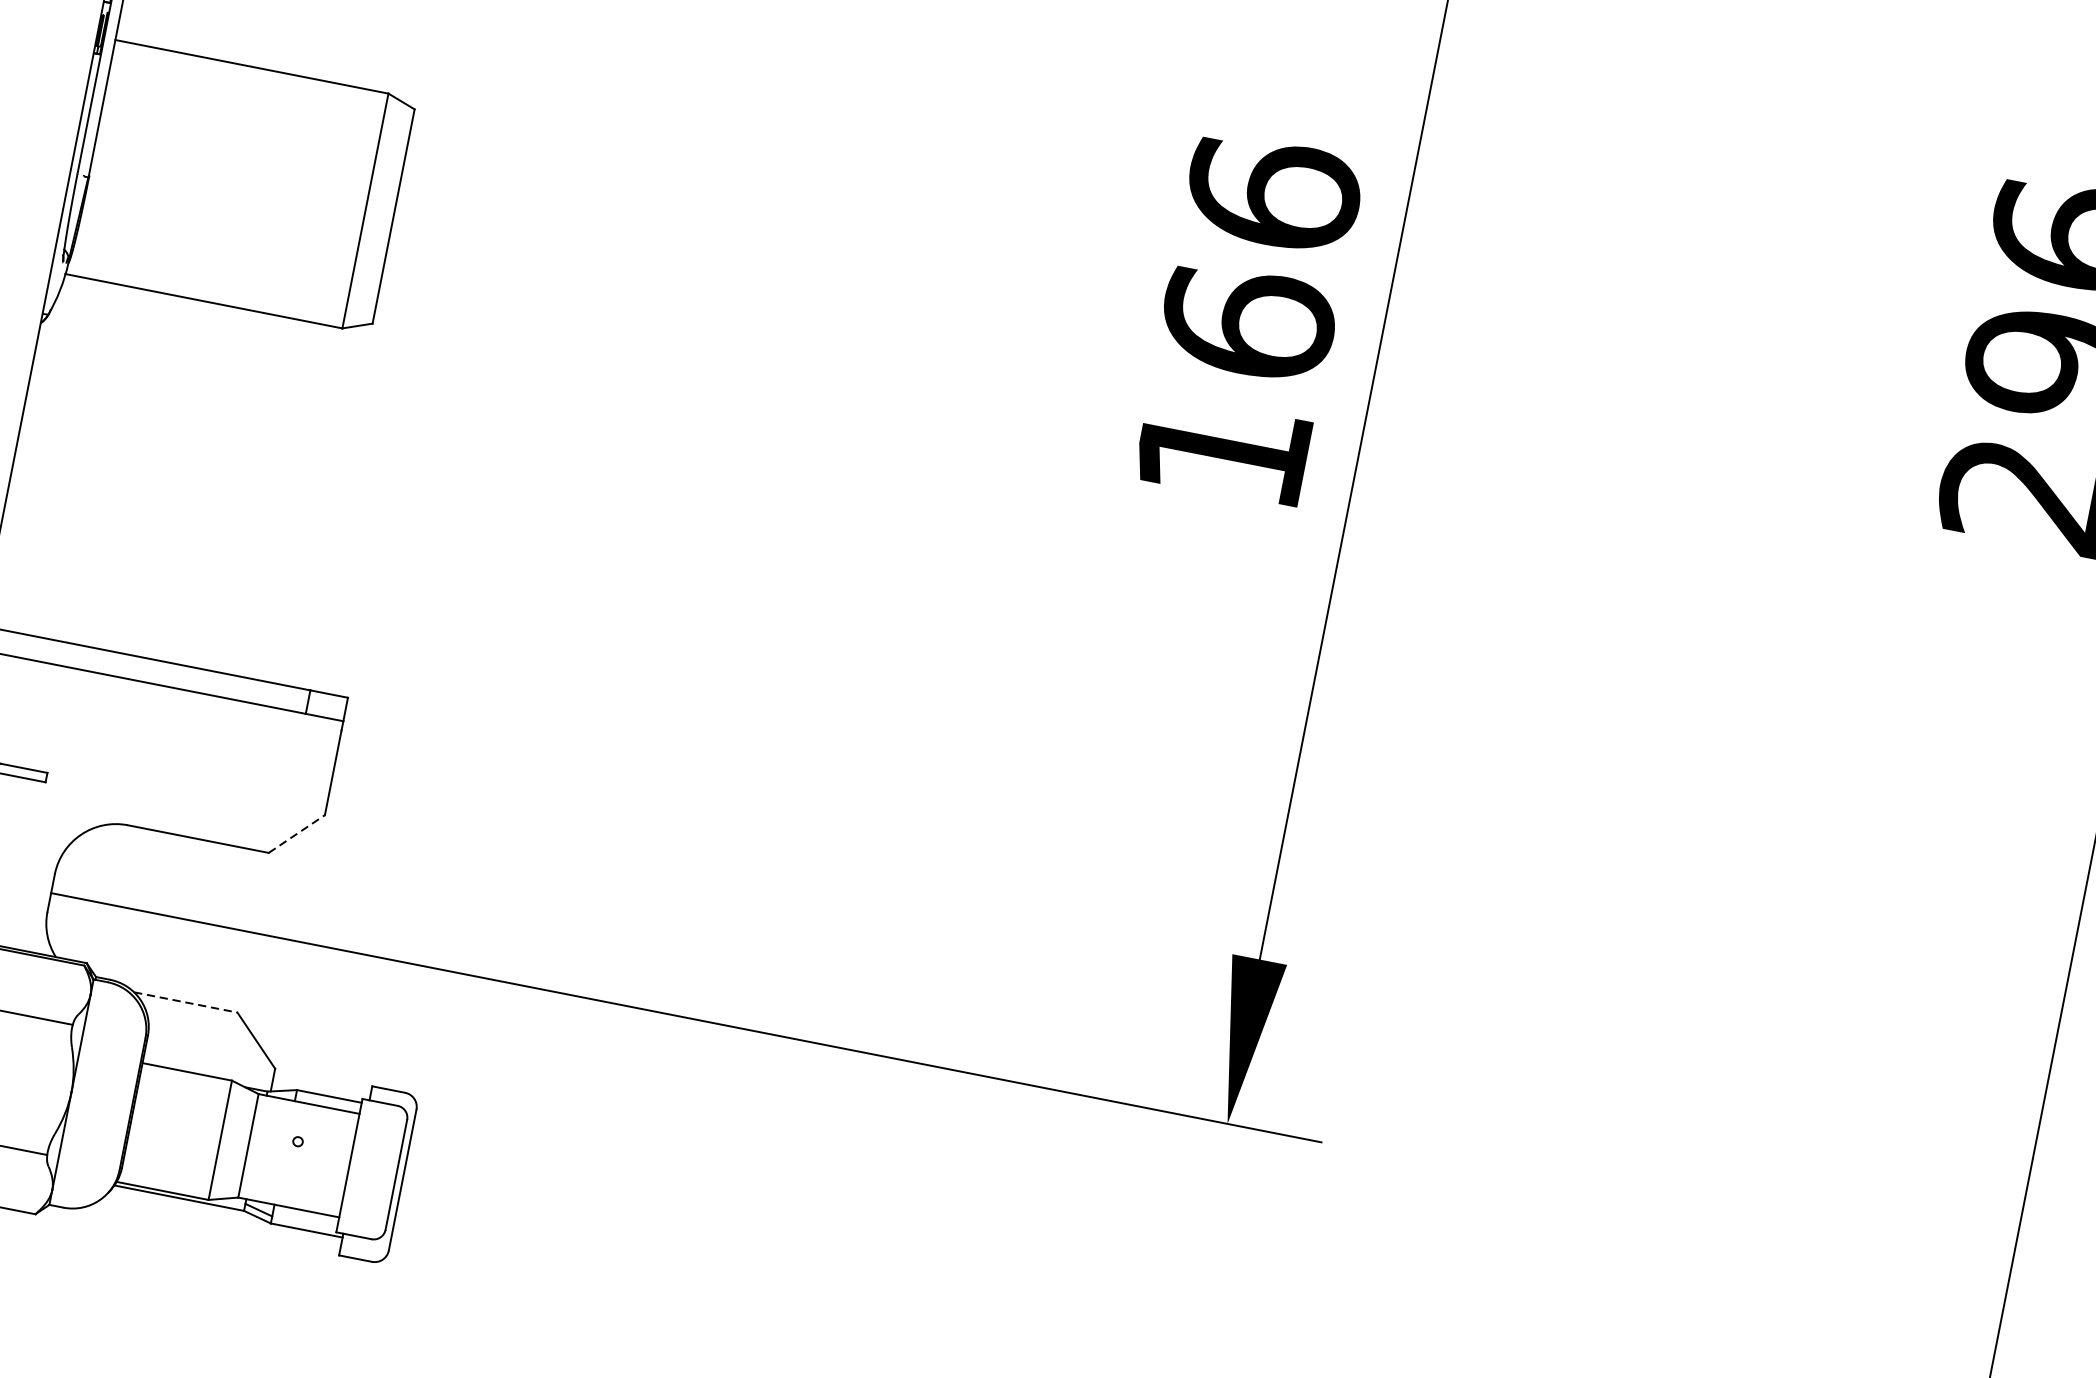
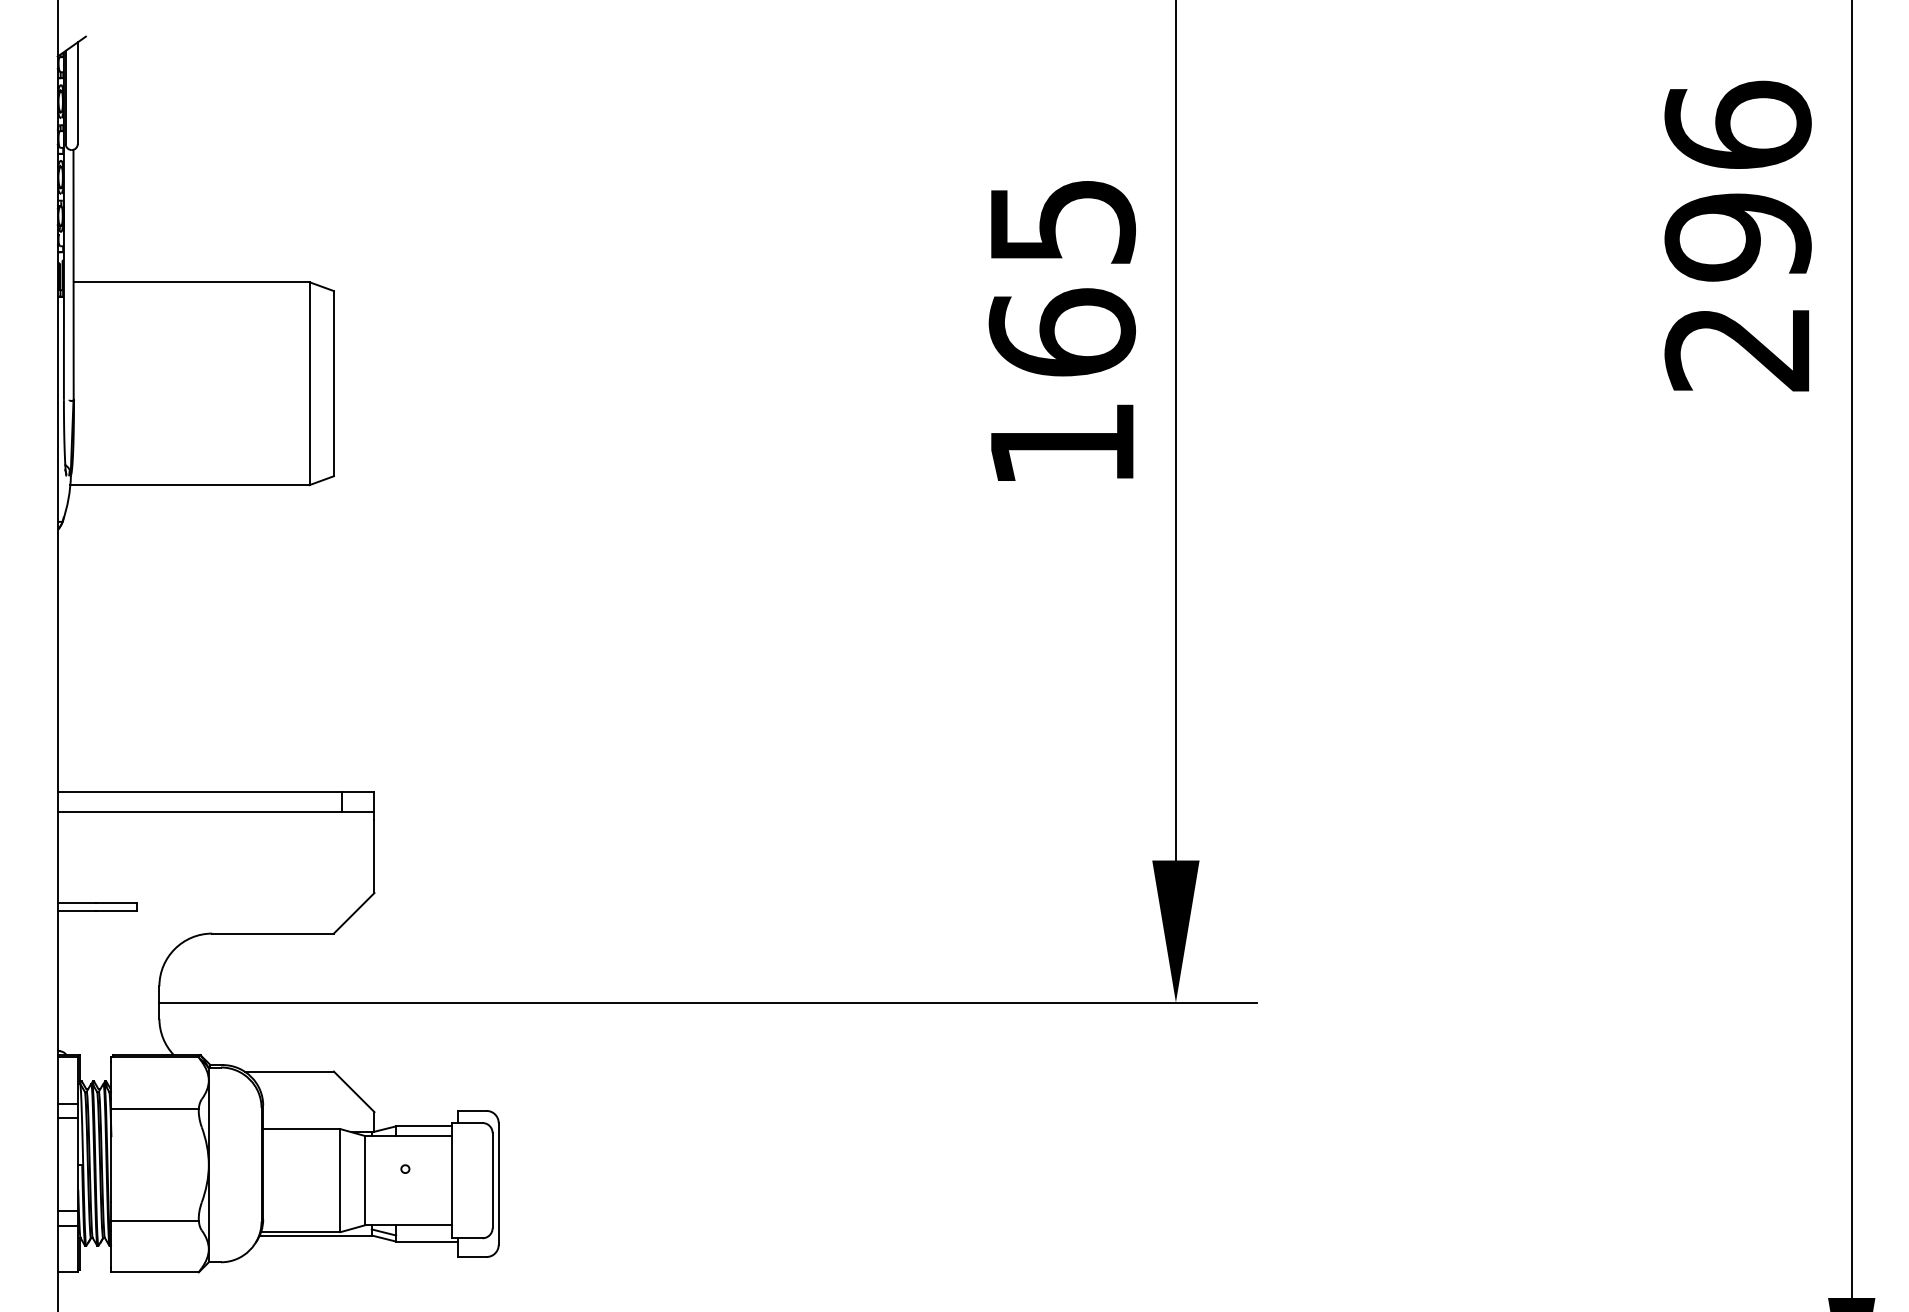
text: (1272, 192) -> (1061, 220), 166 -> 165
line: (297, 834) -> (354, 913), dashed -> solid
line: (186, 1002) -> (289, 1071), dashed -> solid

